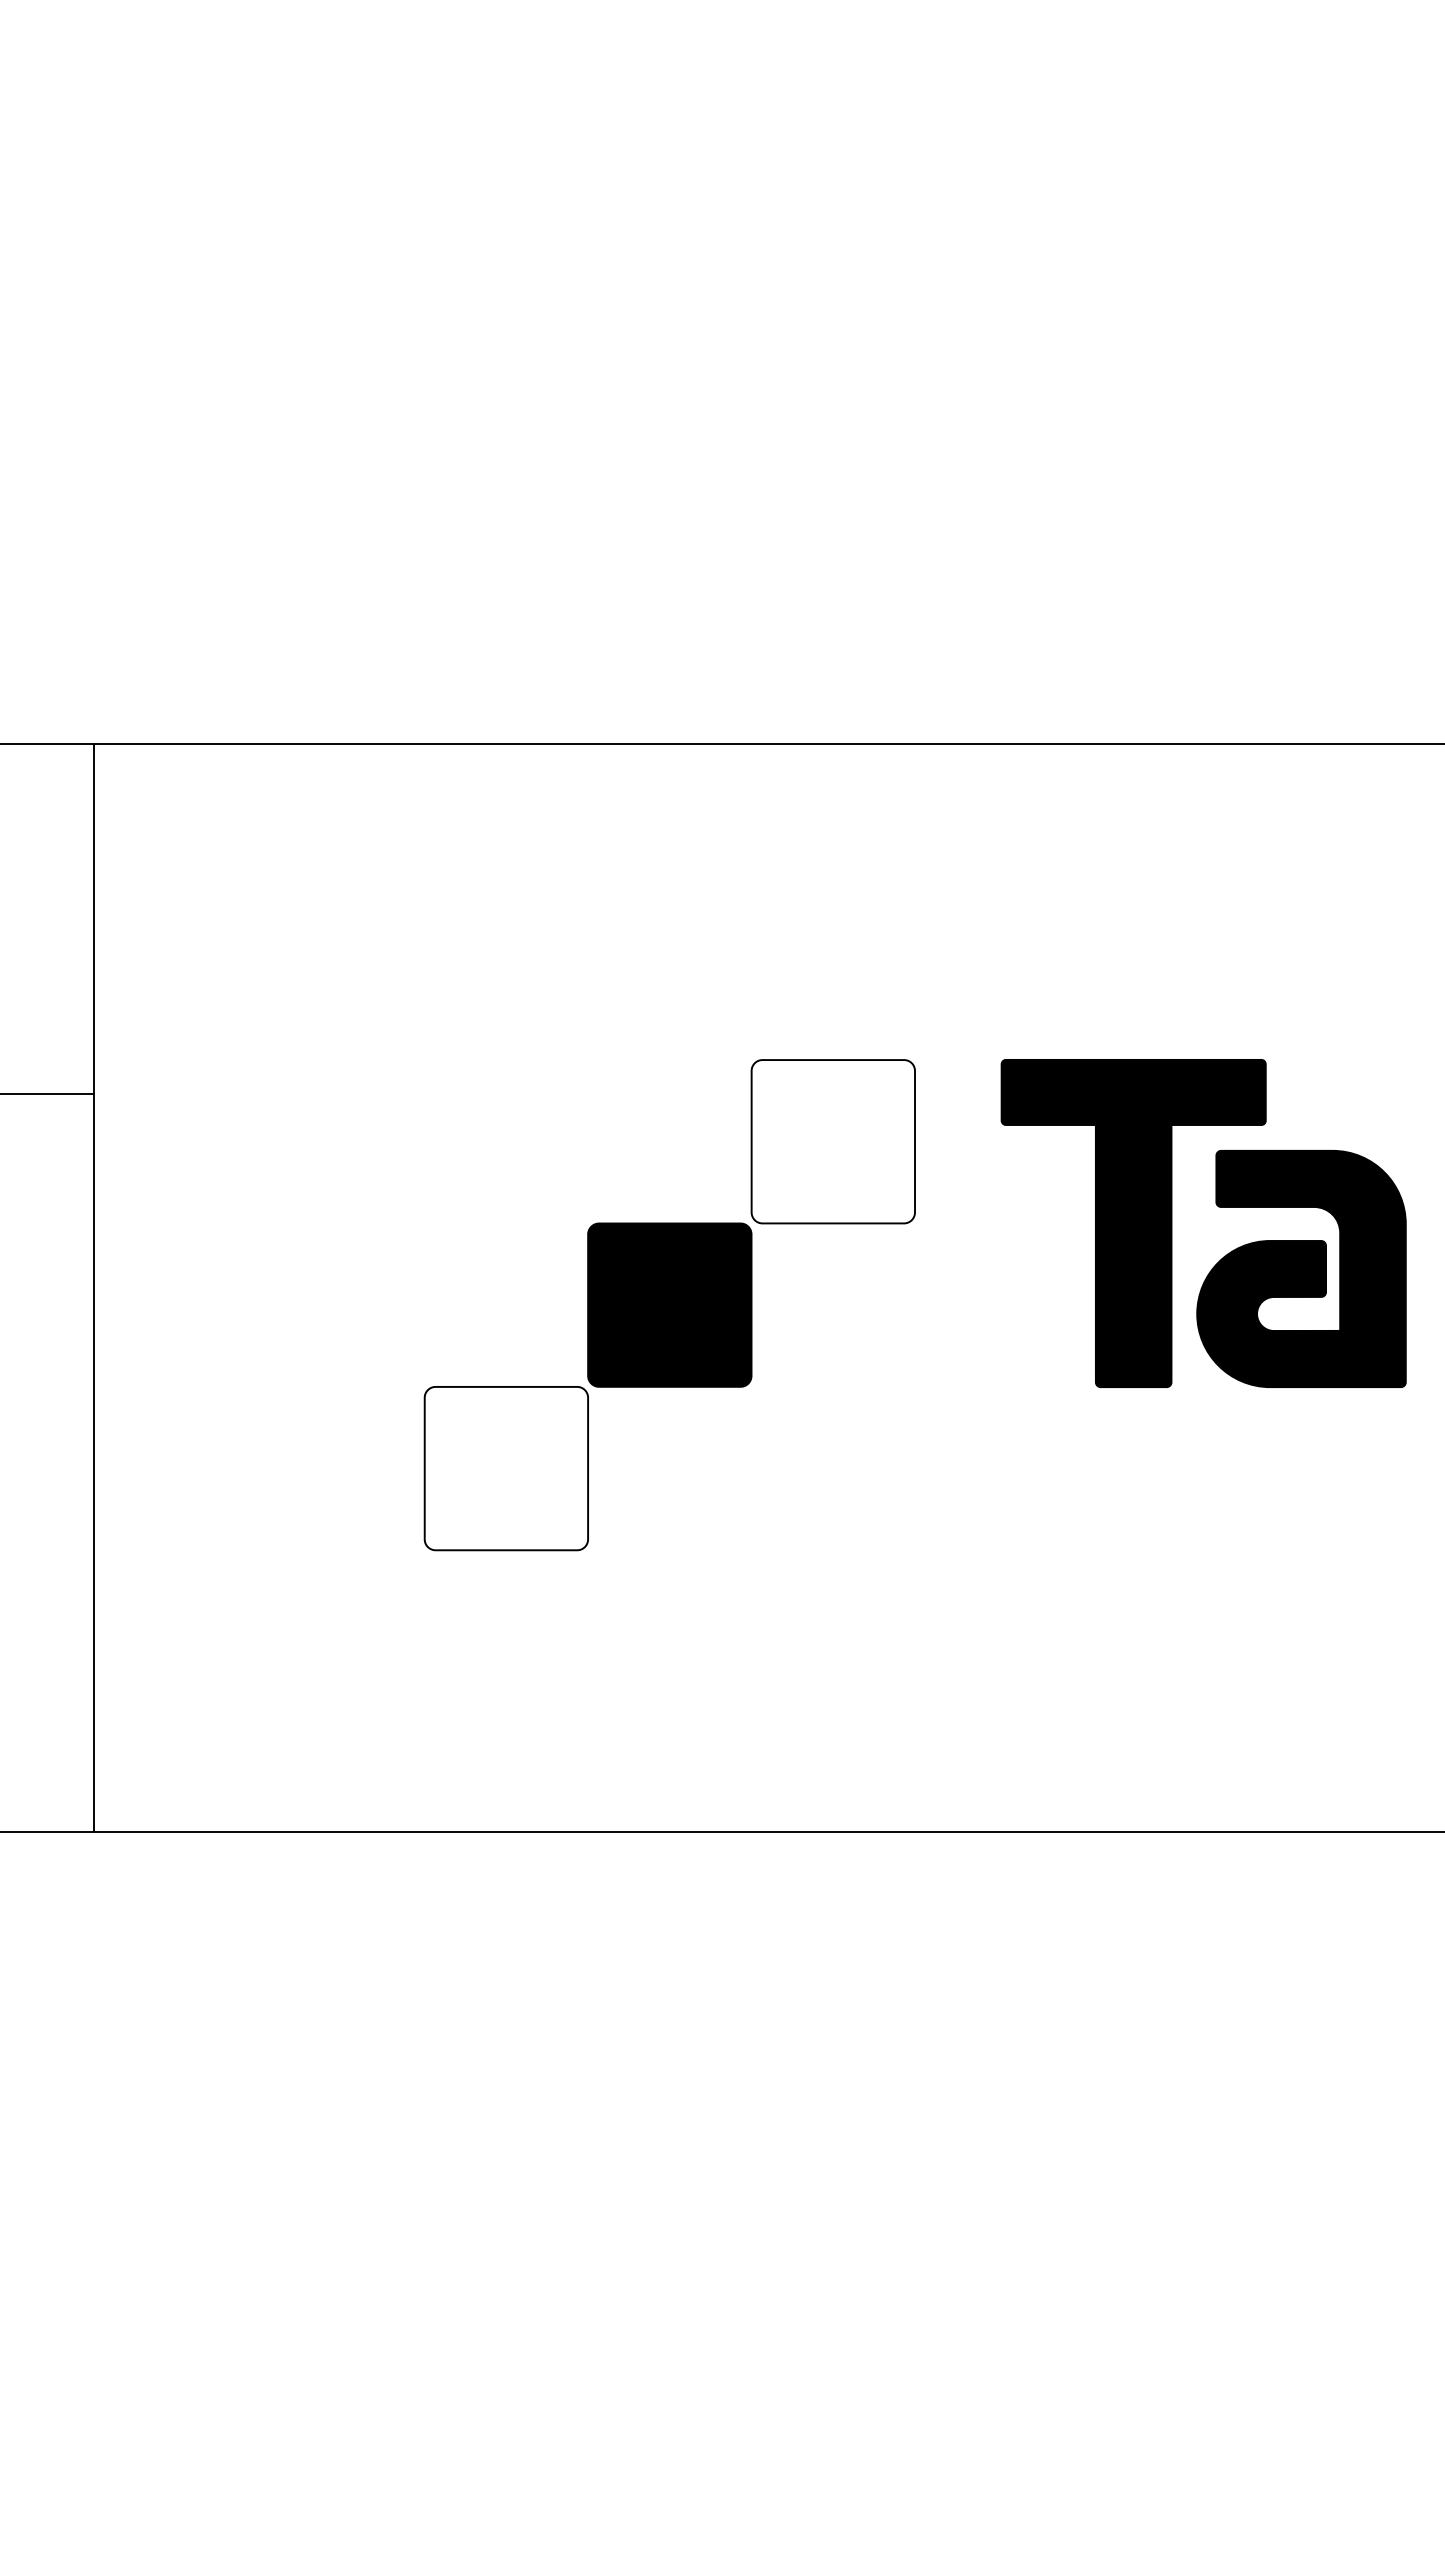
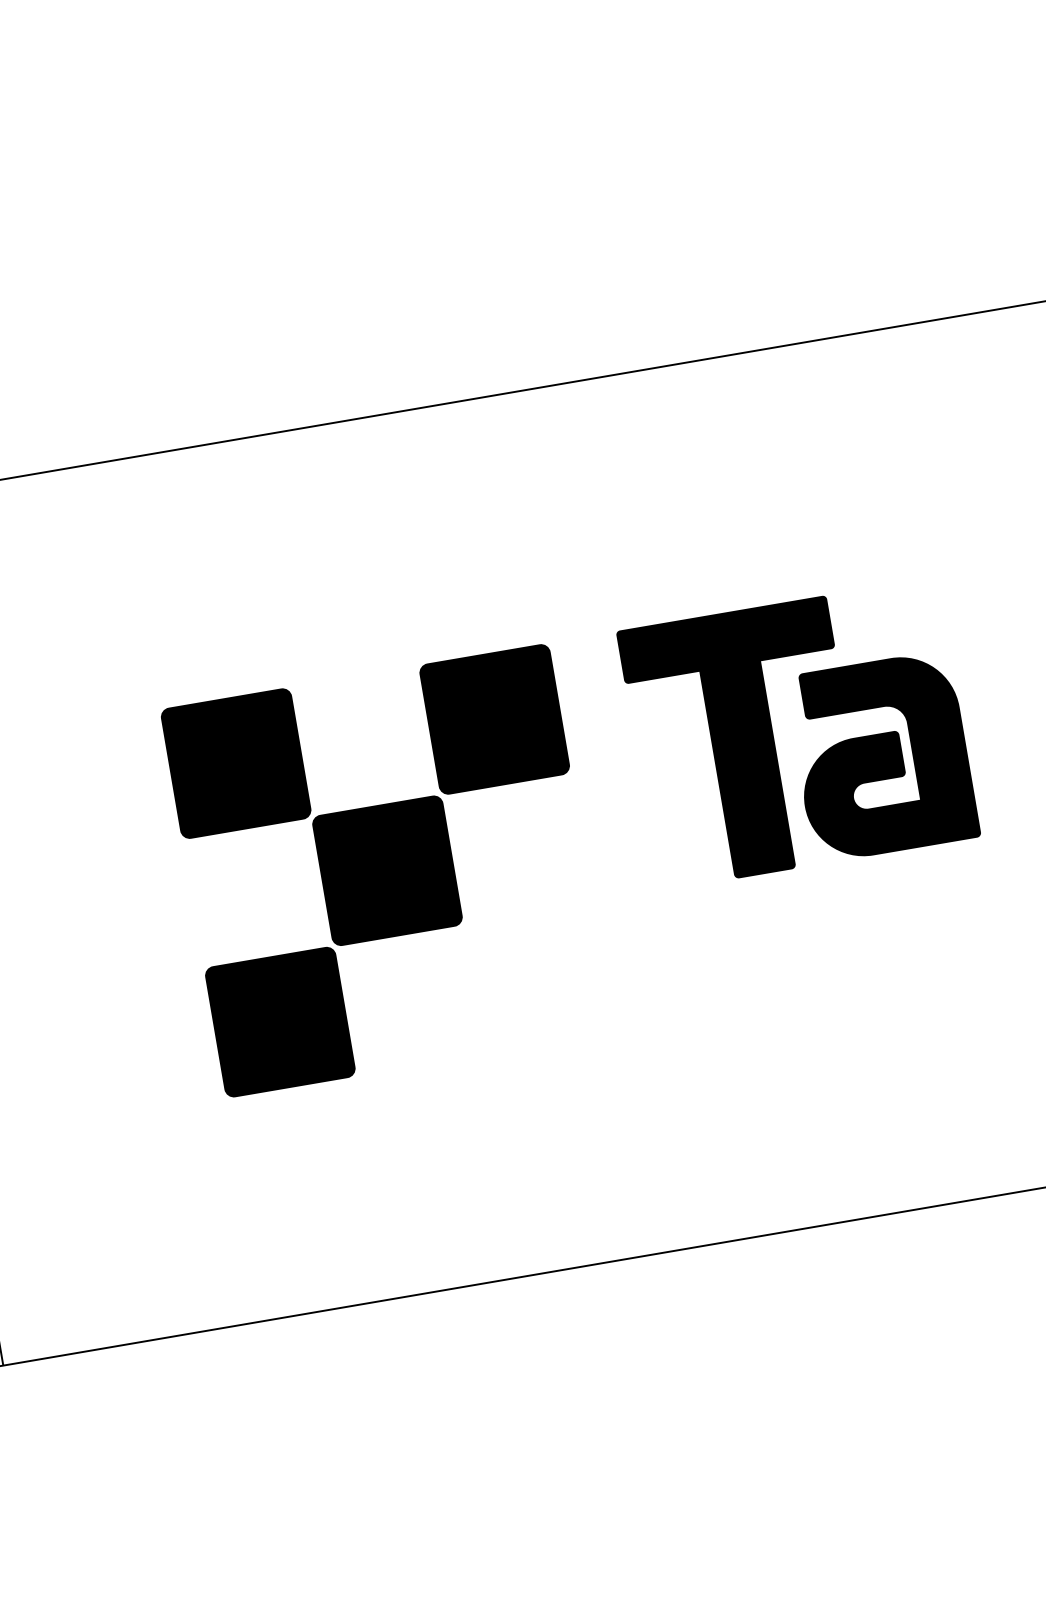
part: (505, 1141) -> (235, 763), added
fill: (833, 1141) -> (494, 719), added
fill: (506, 1468) -> (280, 1022), added

